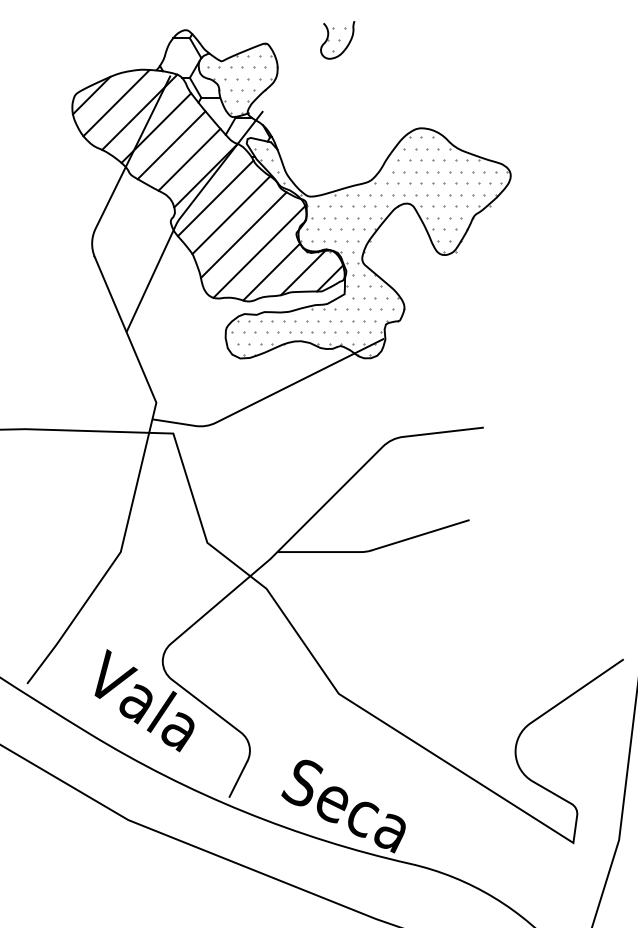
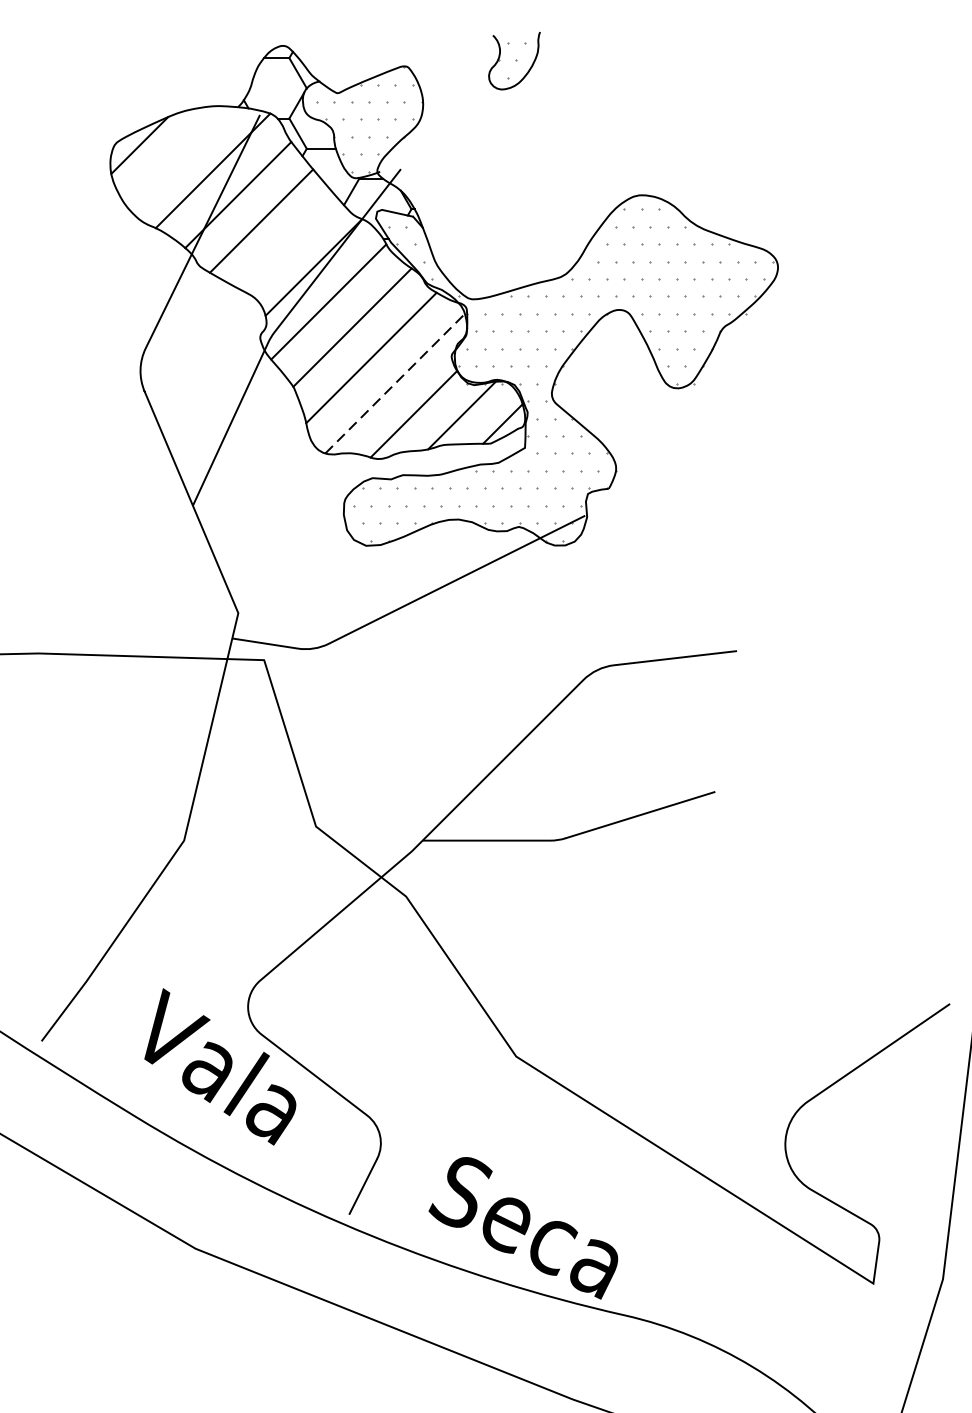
line: (116, 103) -> (177, 157), removed
line: (189, 159) -> (288, 242), removed
line: (260, 251) -> (396, 382), solid -> dashed

